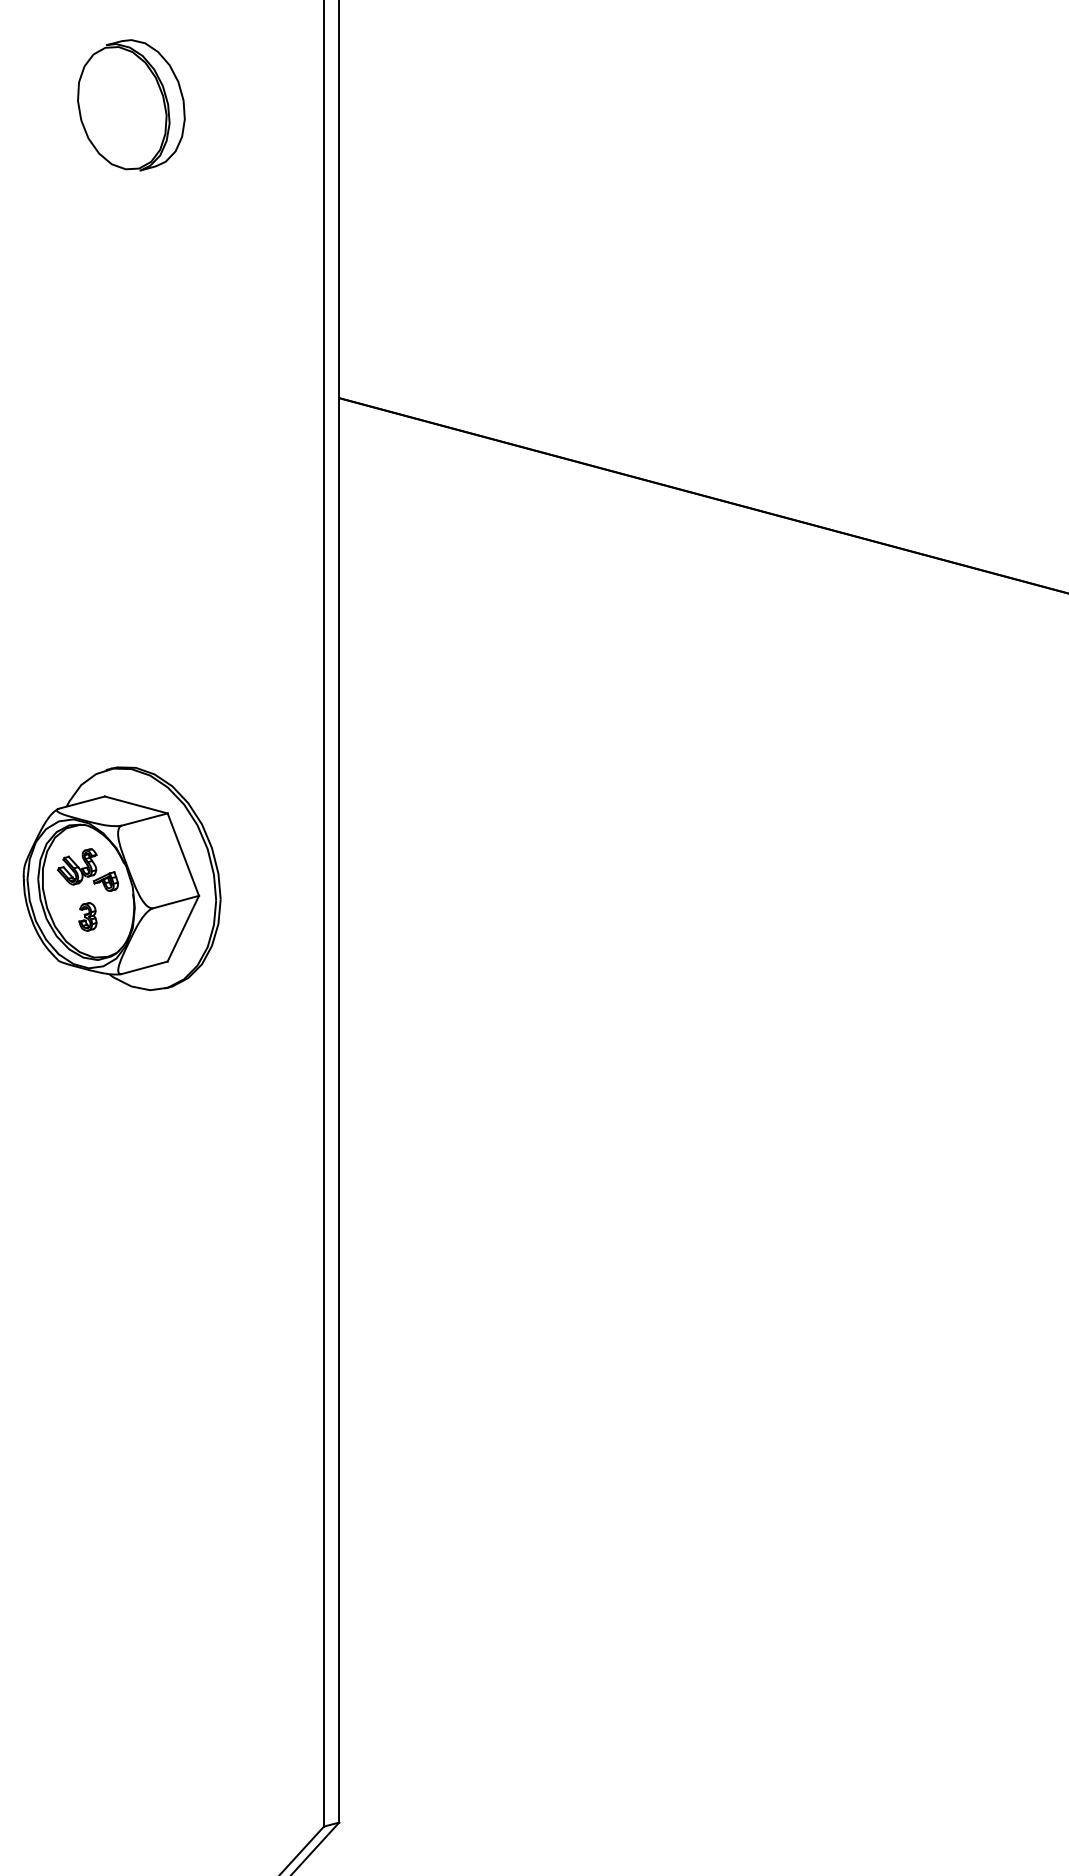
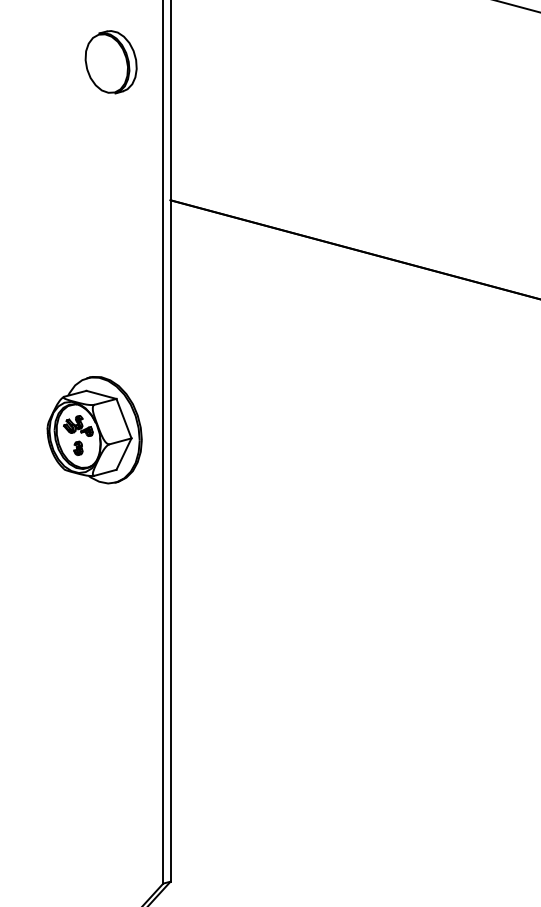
part: (130, 105) -> (110, 62), moved
part: (121, 879) -> (94, 430), moved

